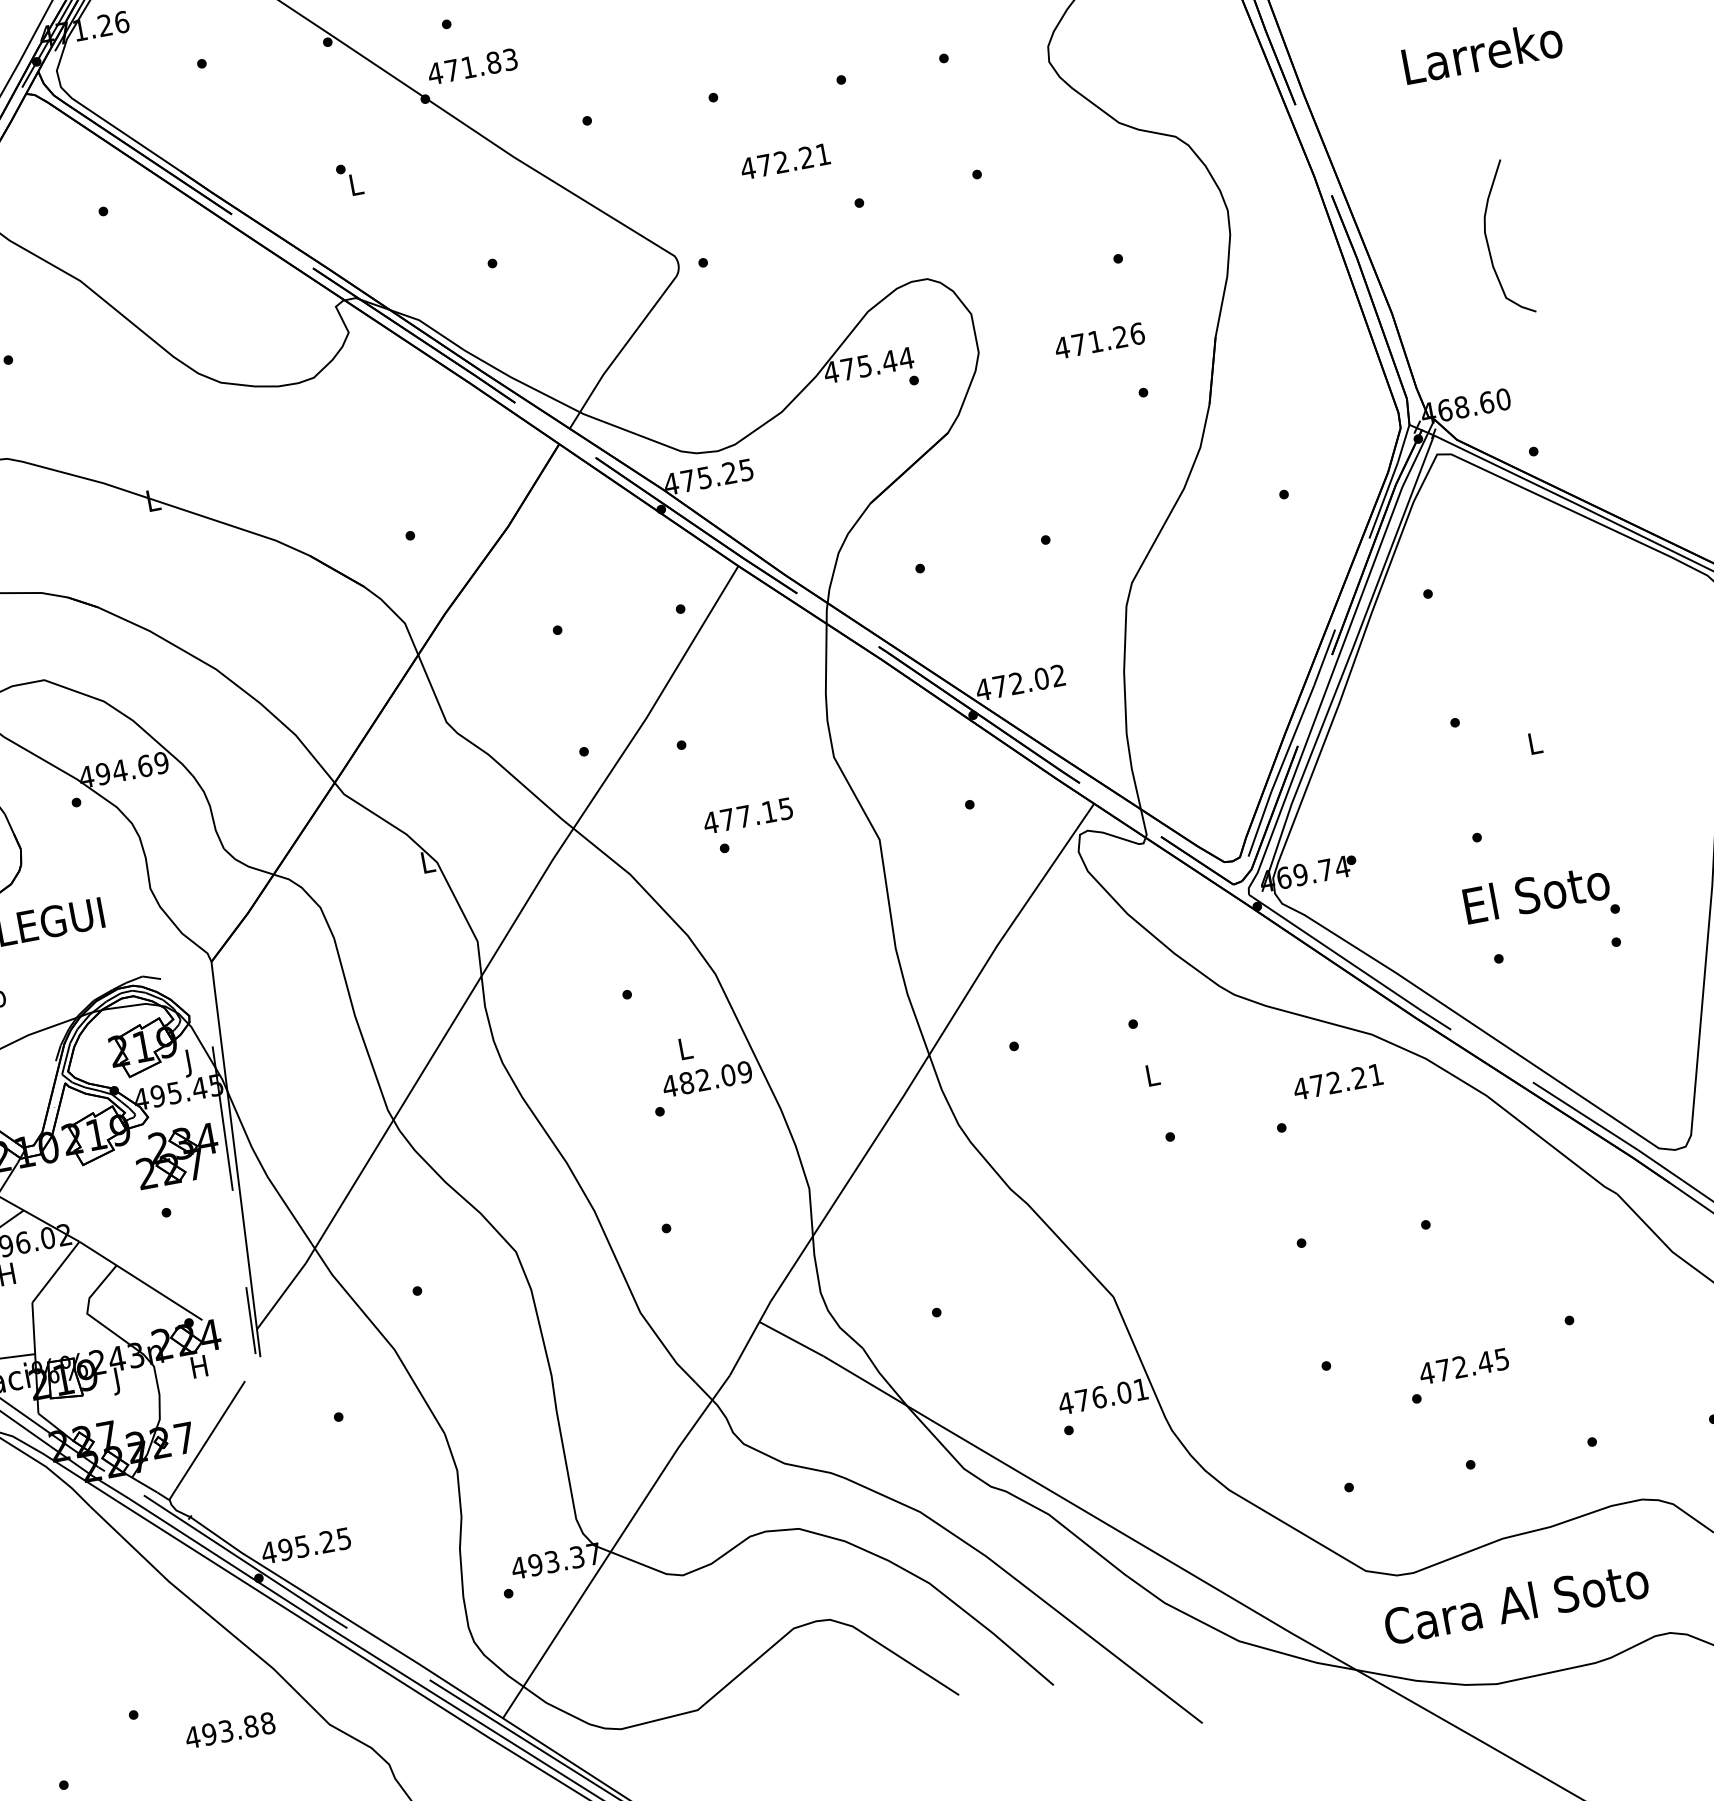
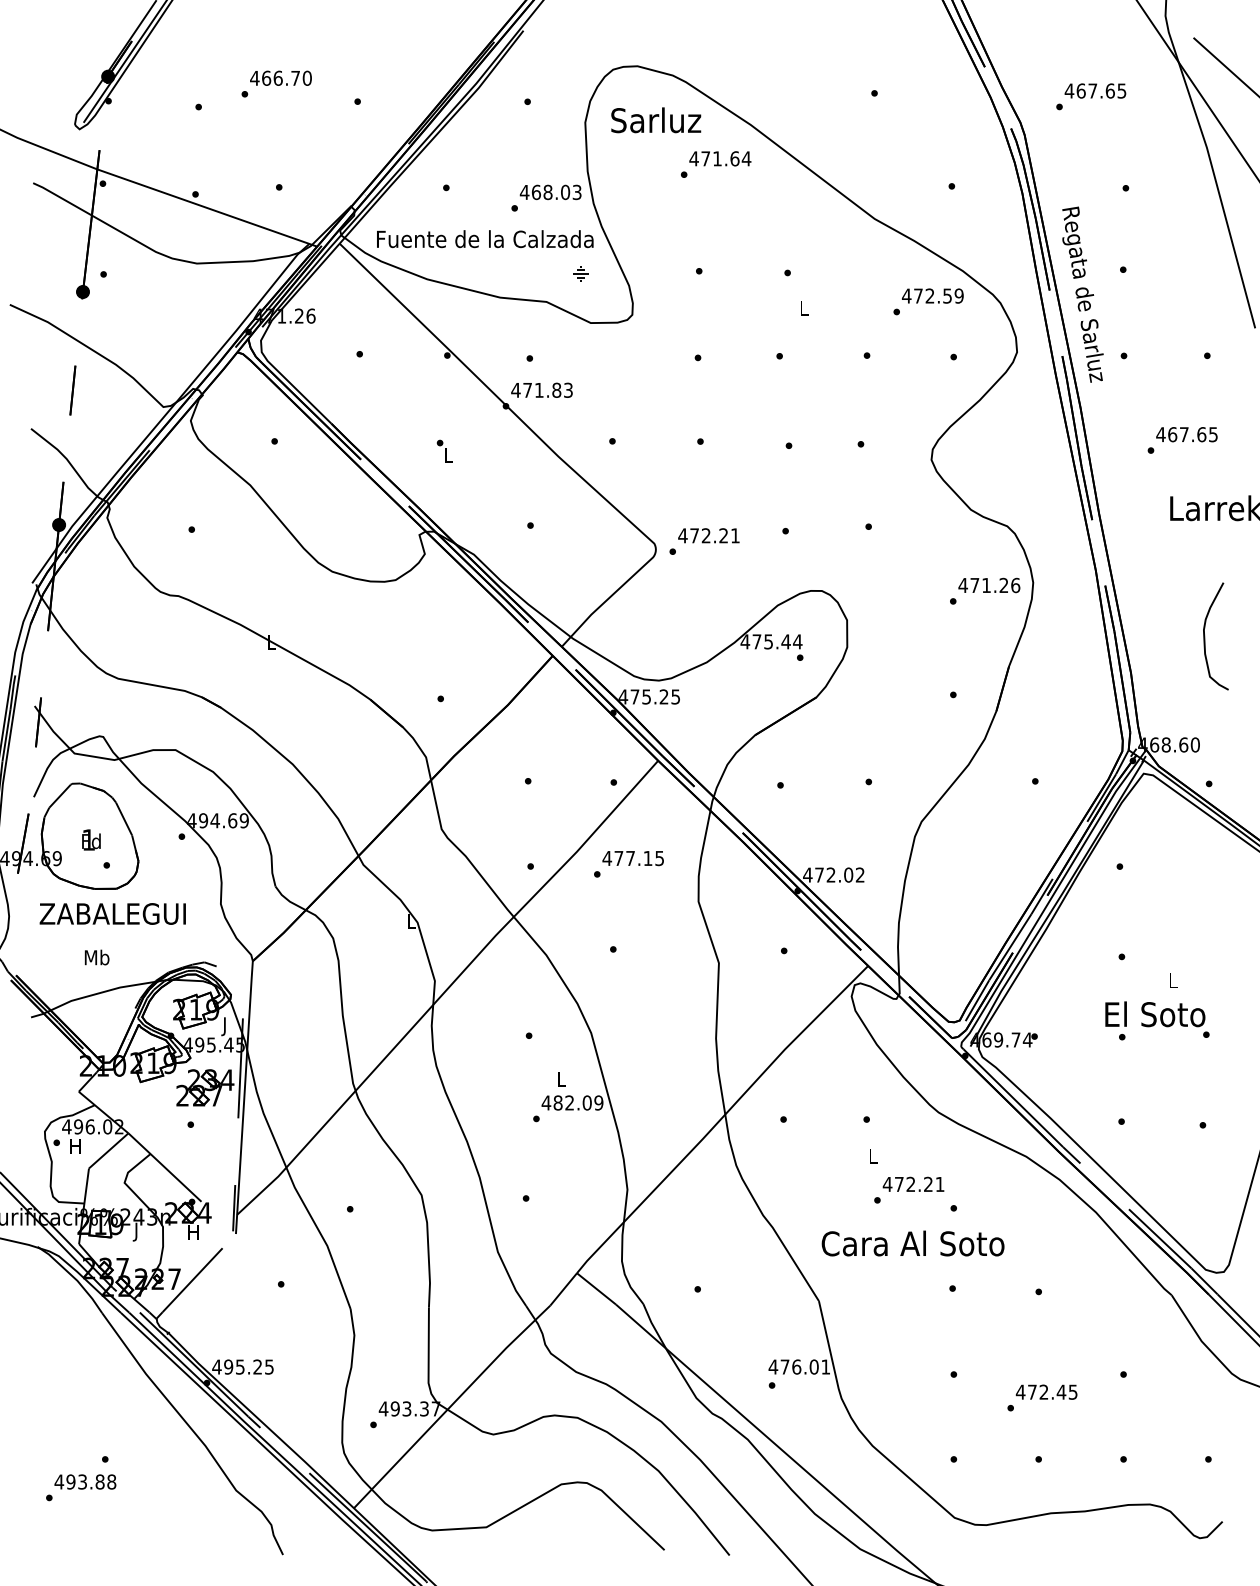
text: (784, 161) -> (708, 535), moved
text: (1099, 340) -> (989, 585), moved
text: (747, 816) -> (632, 858), moved
text: (1541, 900) -> (1157, 1019), moved
text: (1337, 1080) -> (913, 1183), moved
text: (1515, 1603) -> (912, 1243), moved
text: (230, 1729) -> (85, 1481), moved

